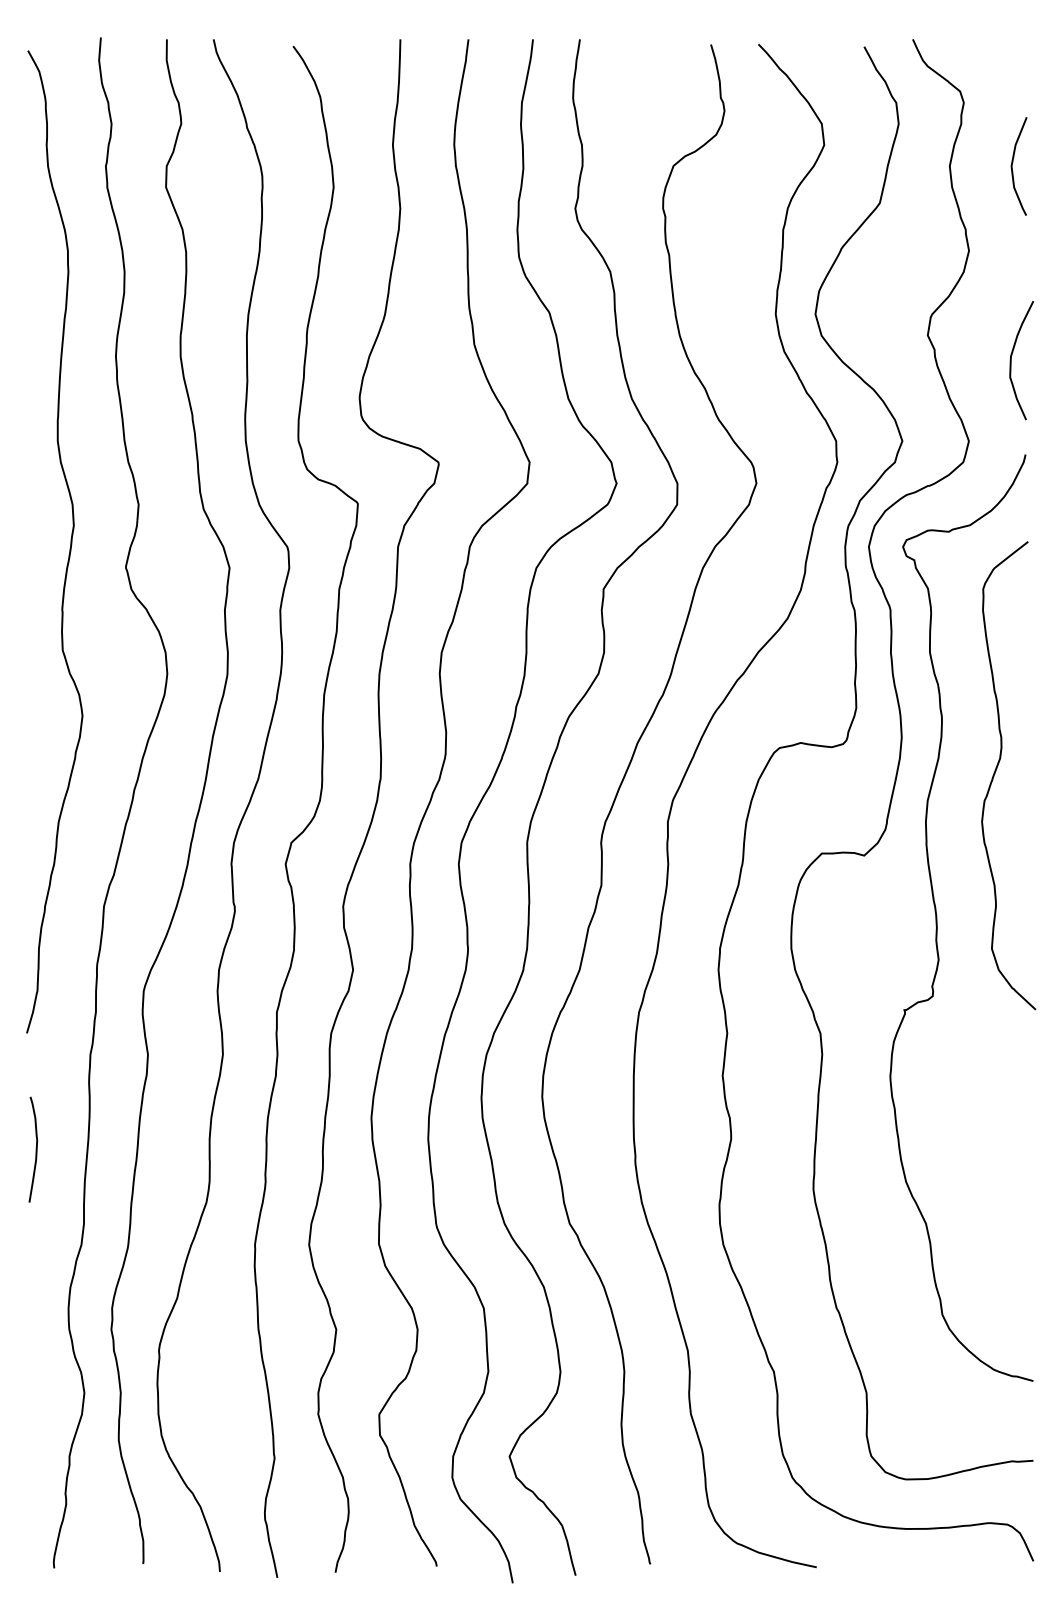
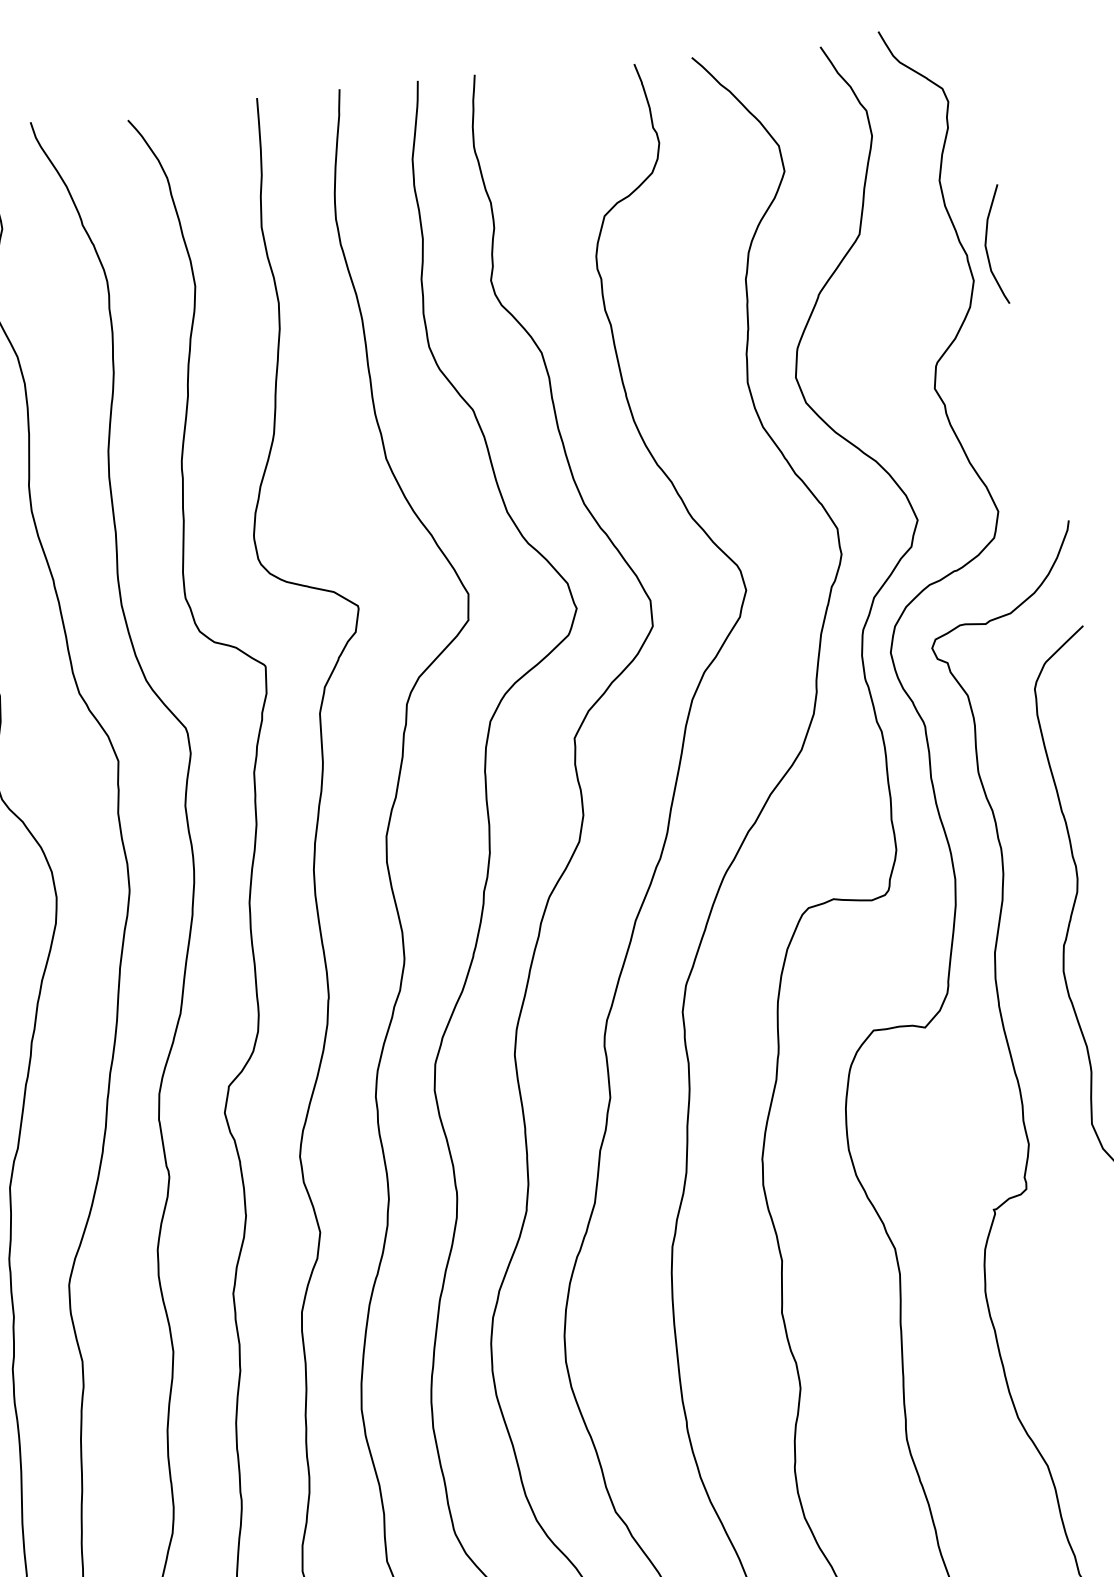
curve: (1012, 166) -> (986, 245), moved
curve: (1011, 360) -> (1039, 408), removed

